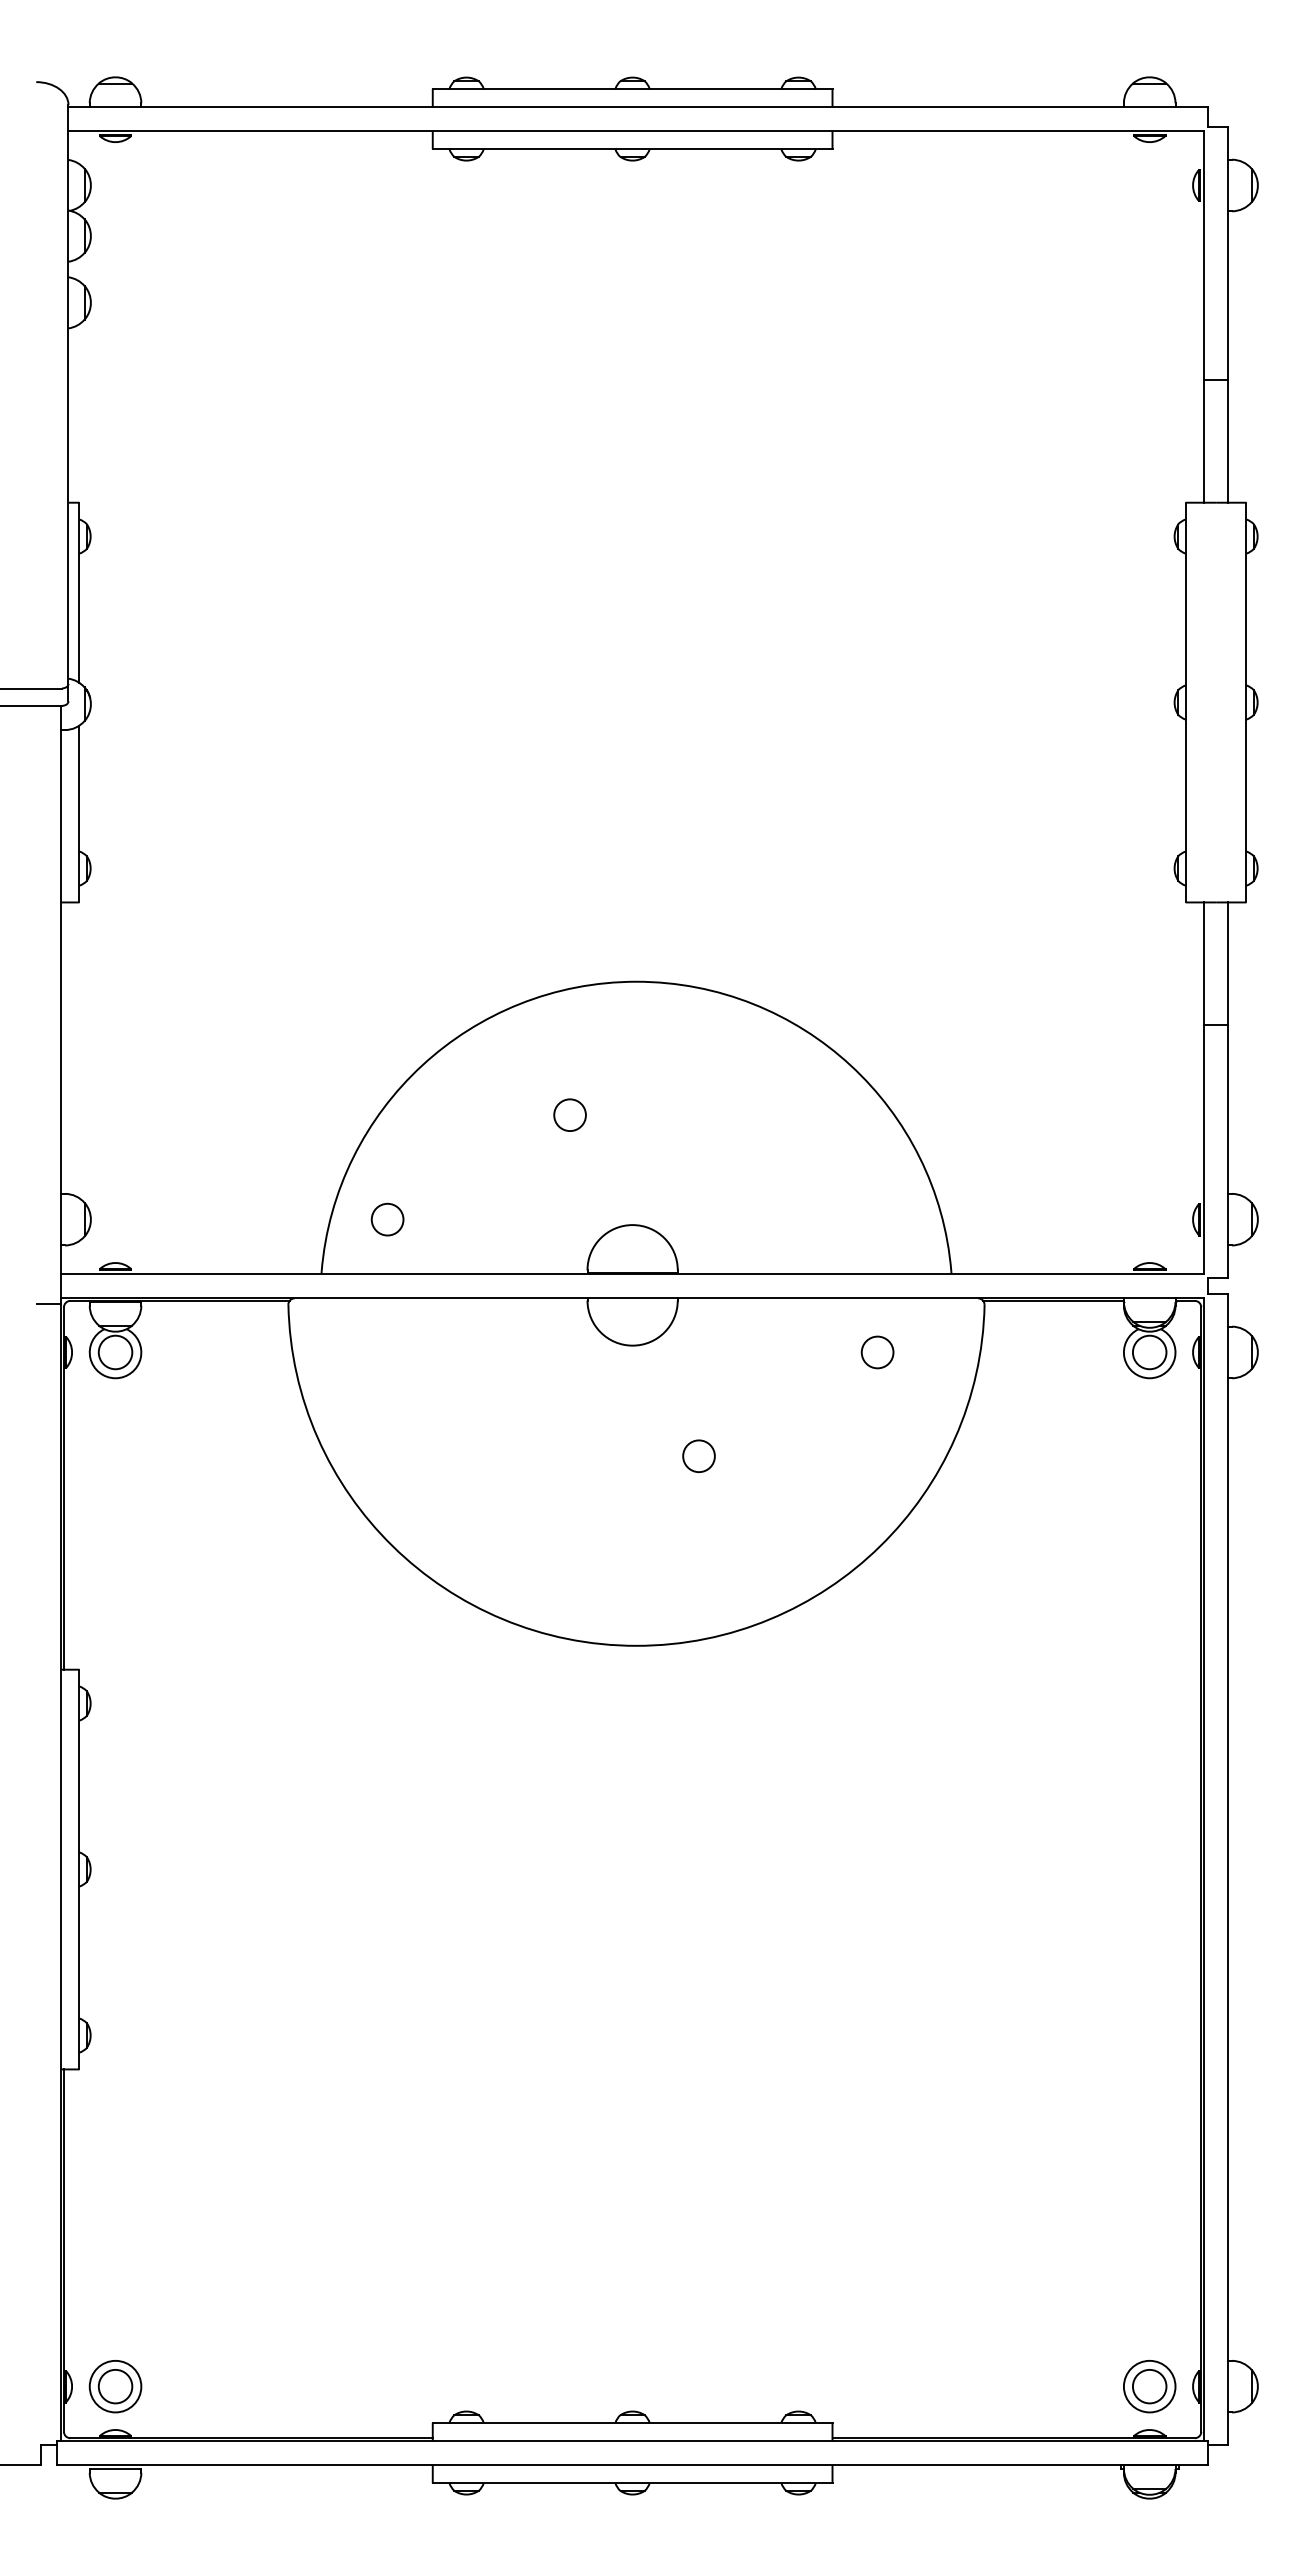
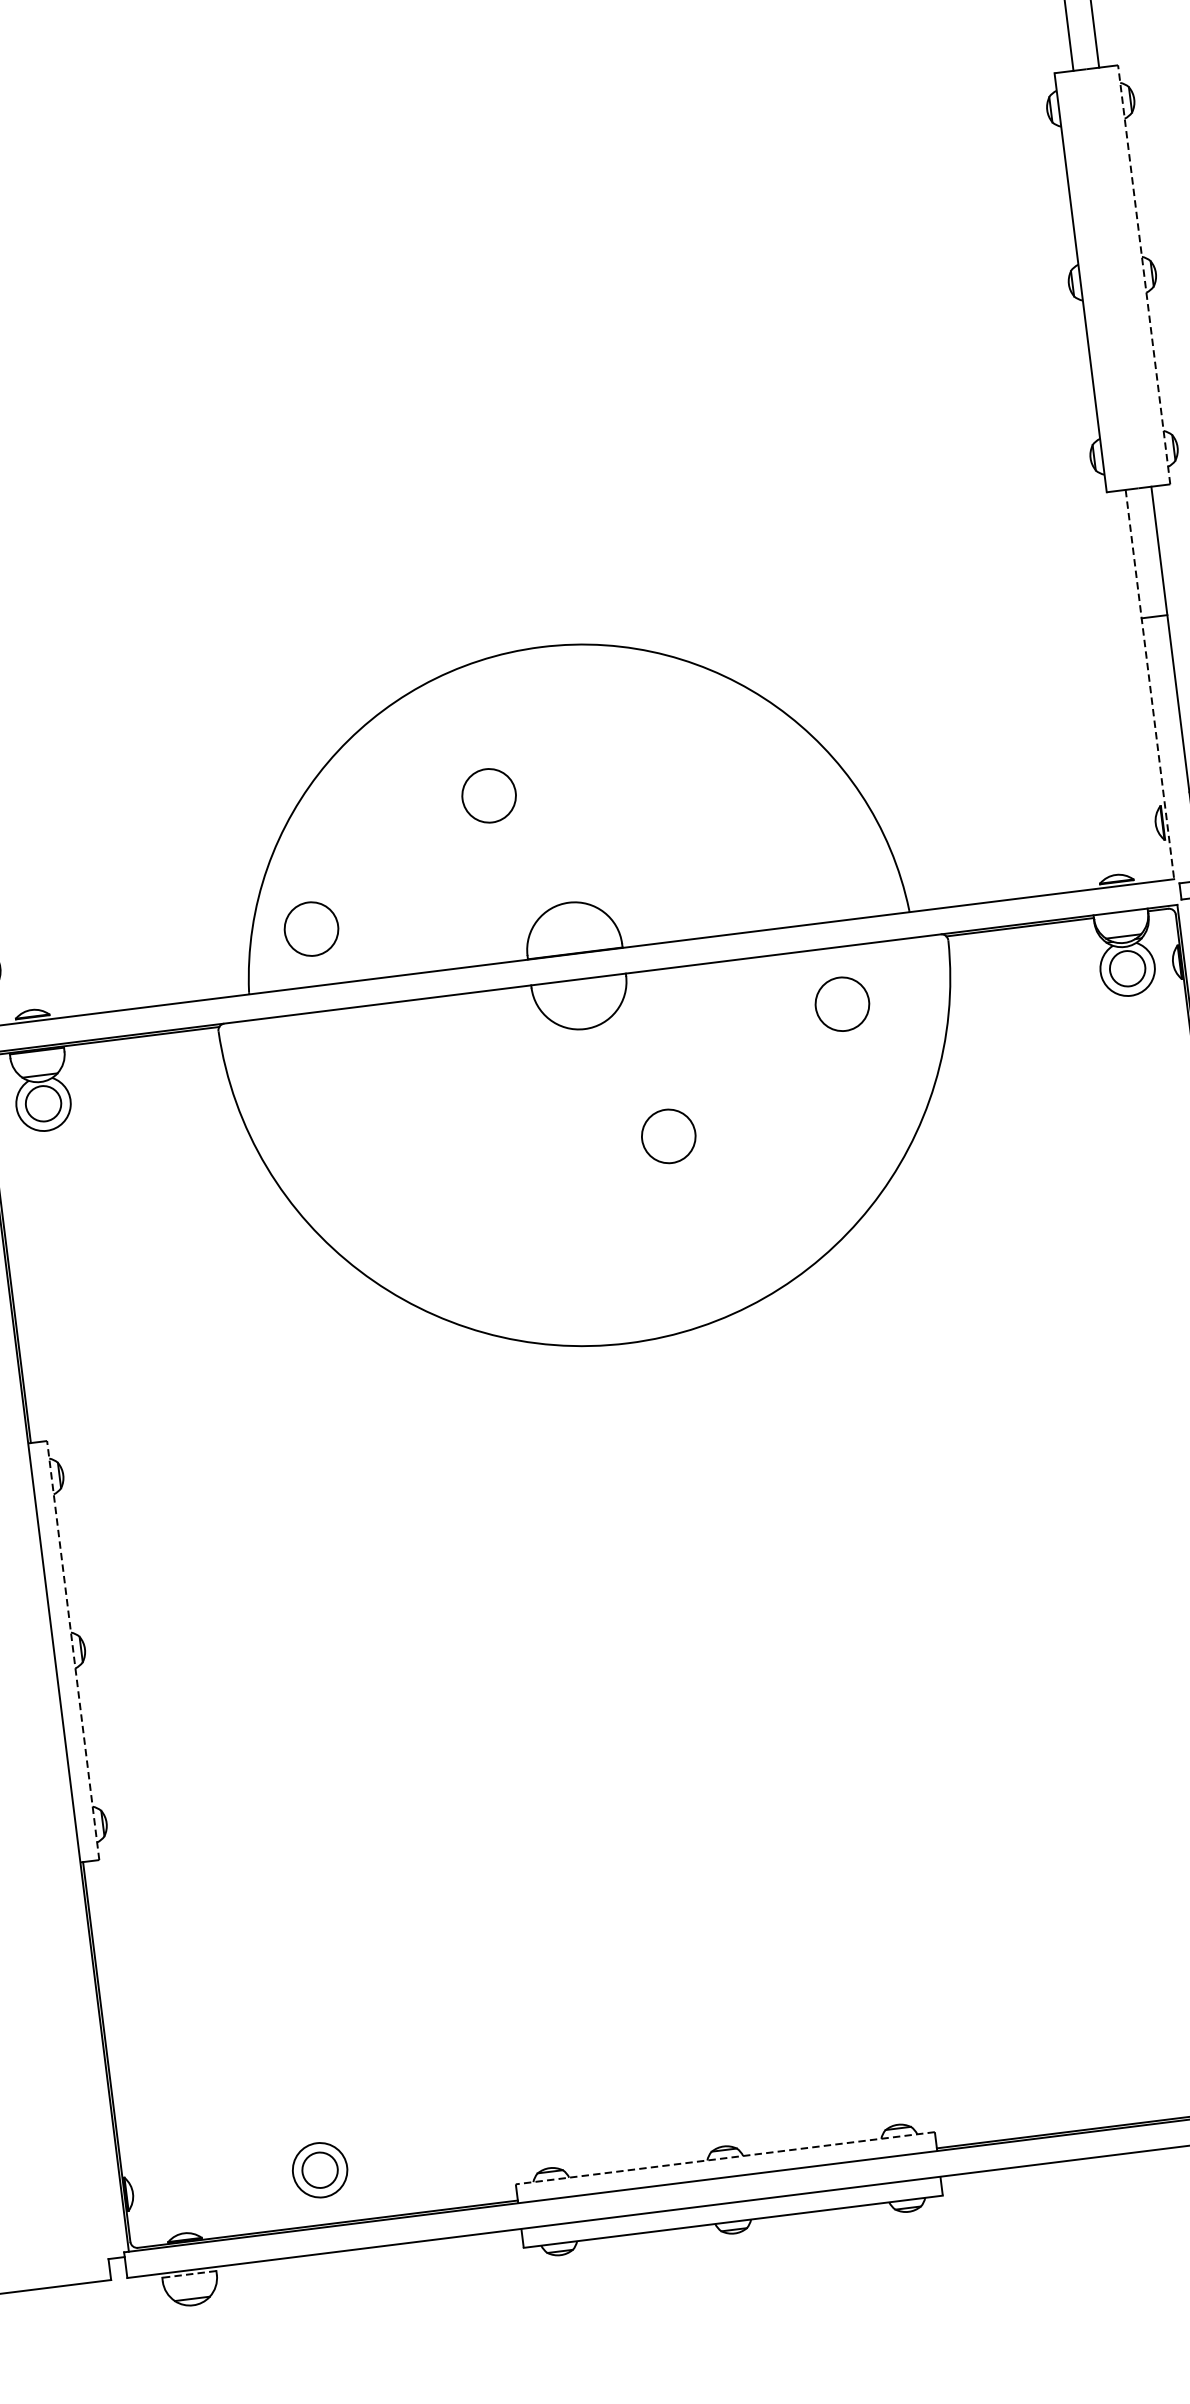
line: (1246, 702) -> (1144, 274), solid -> dashed
line: (1203, 1088) -> (1149, 684), solid -> dashed
circle: (569, 1114) -> (488, 795), size x1.6
circle: (387, 1219) -> (311, 928), size x1.6
circle: (877, 1352) -> (842, 1004), size x1.6
circle: (698, 1456) -> (668, 1136), size x1.6
line: (79, 1869) -> (73, 1650), solid -> dashed
part: (115, 2386) -> (320, 2170), moved
line: (632, 2422) -> (725, 2157), solid -> dashed
line: (115, 2469) -> (189, 2274), solid -> dashed

